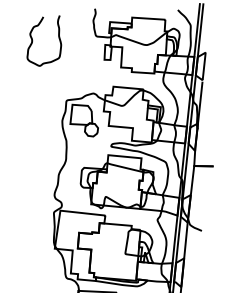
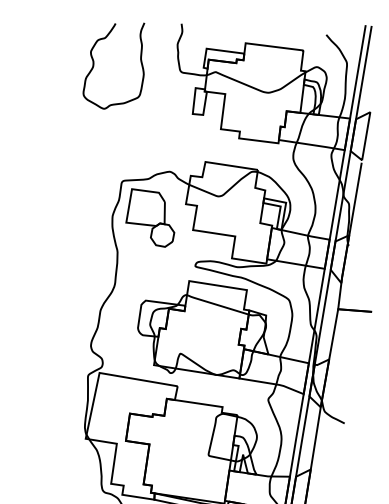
curve: (33, 40) -> (95, 63), moved

